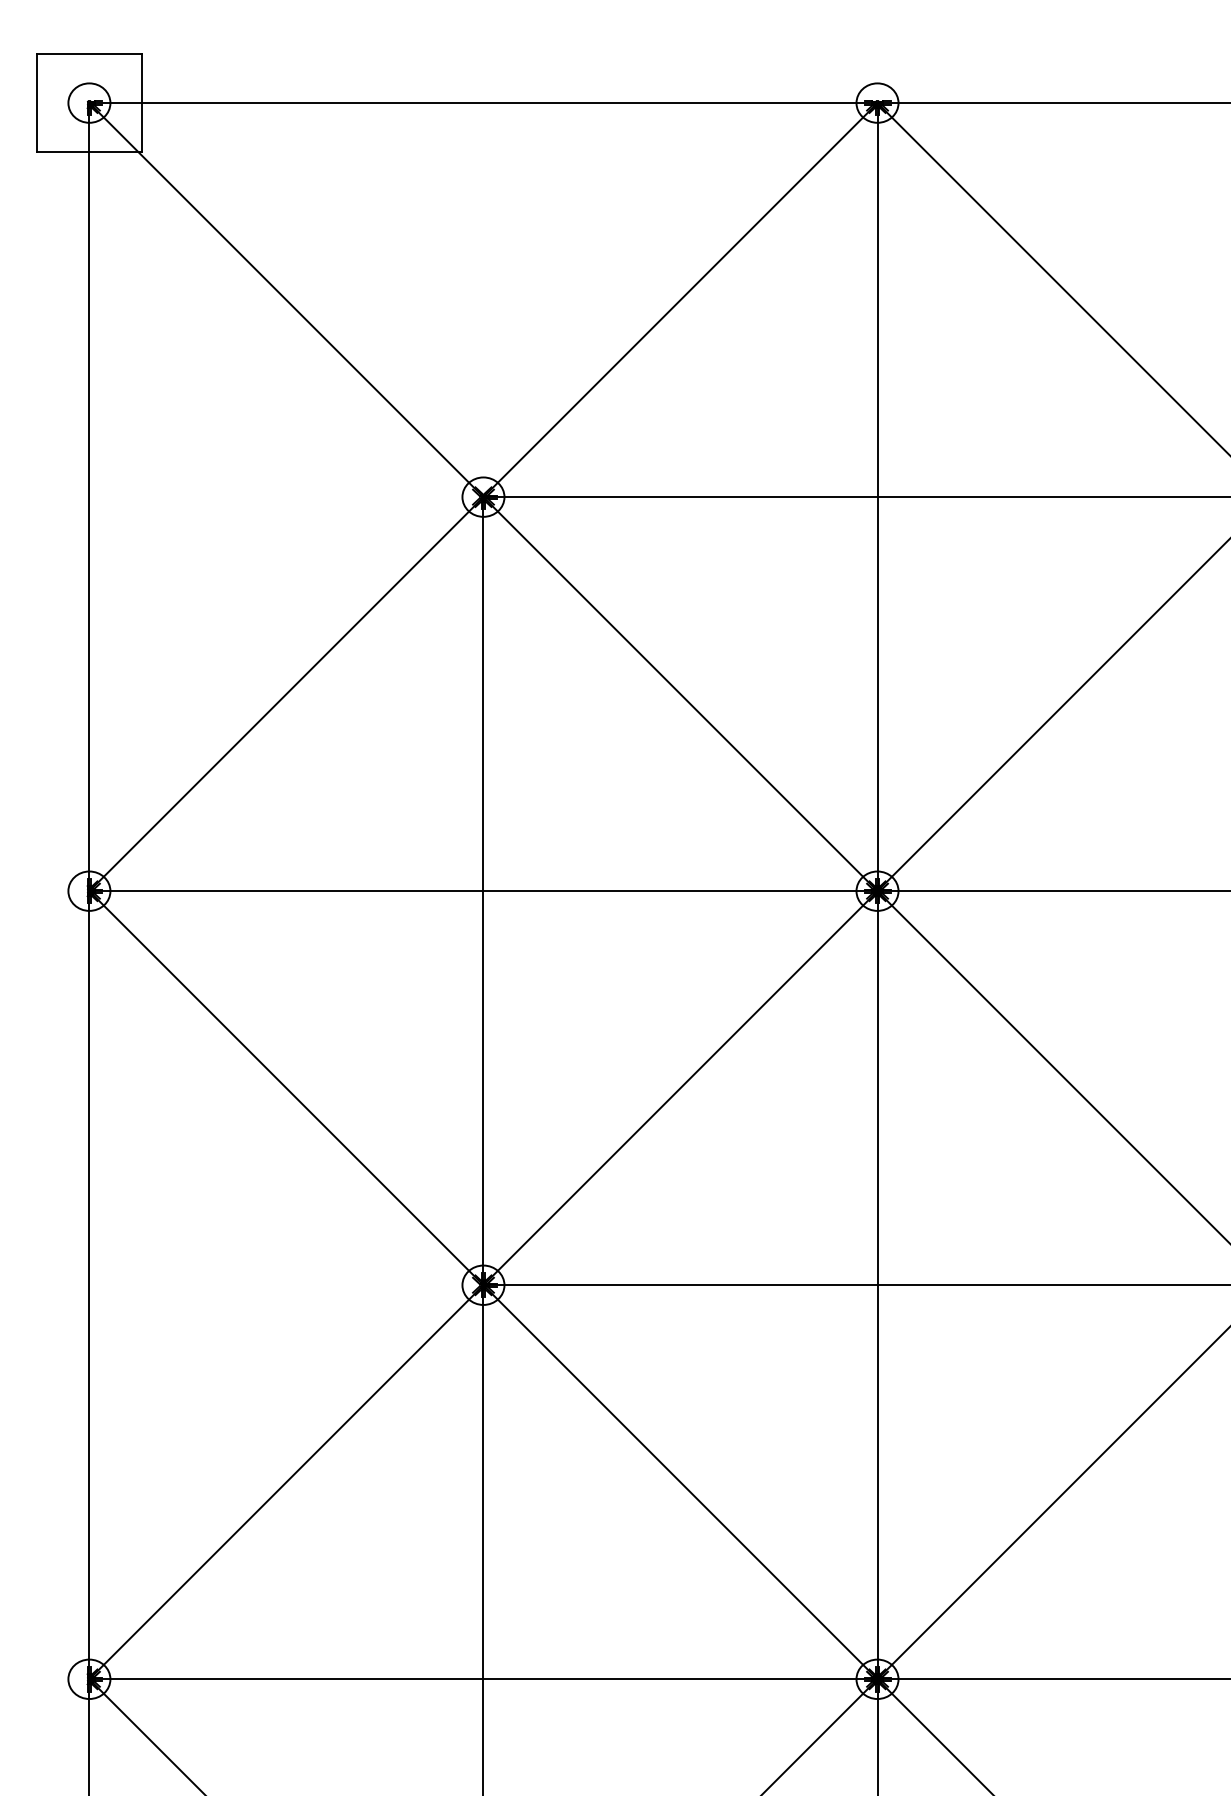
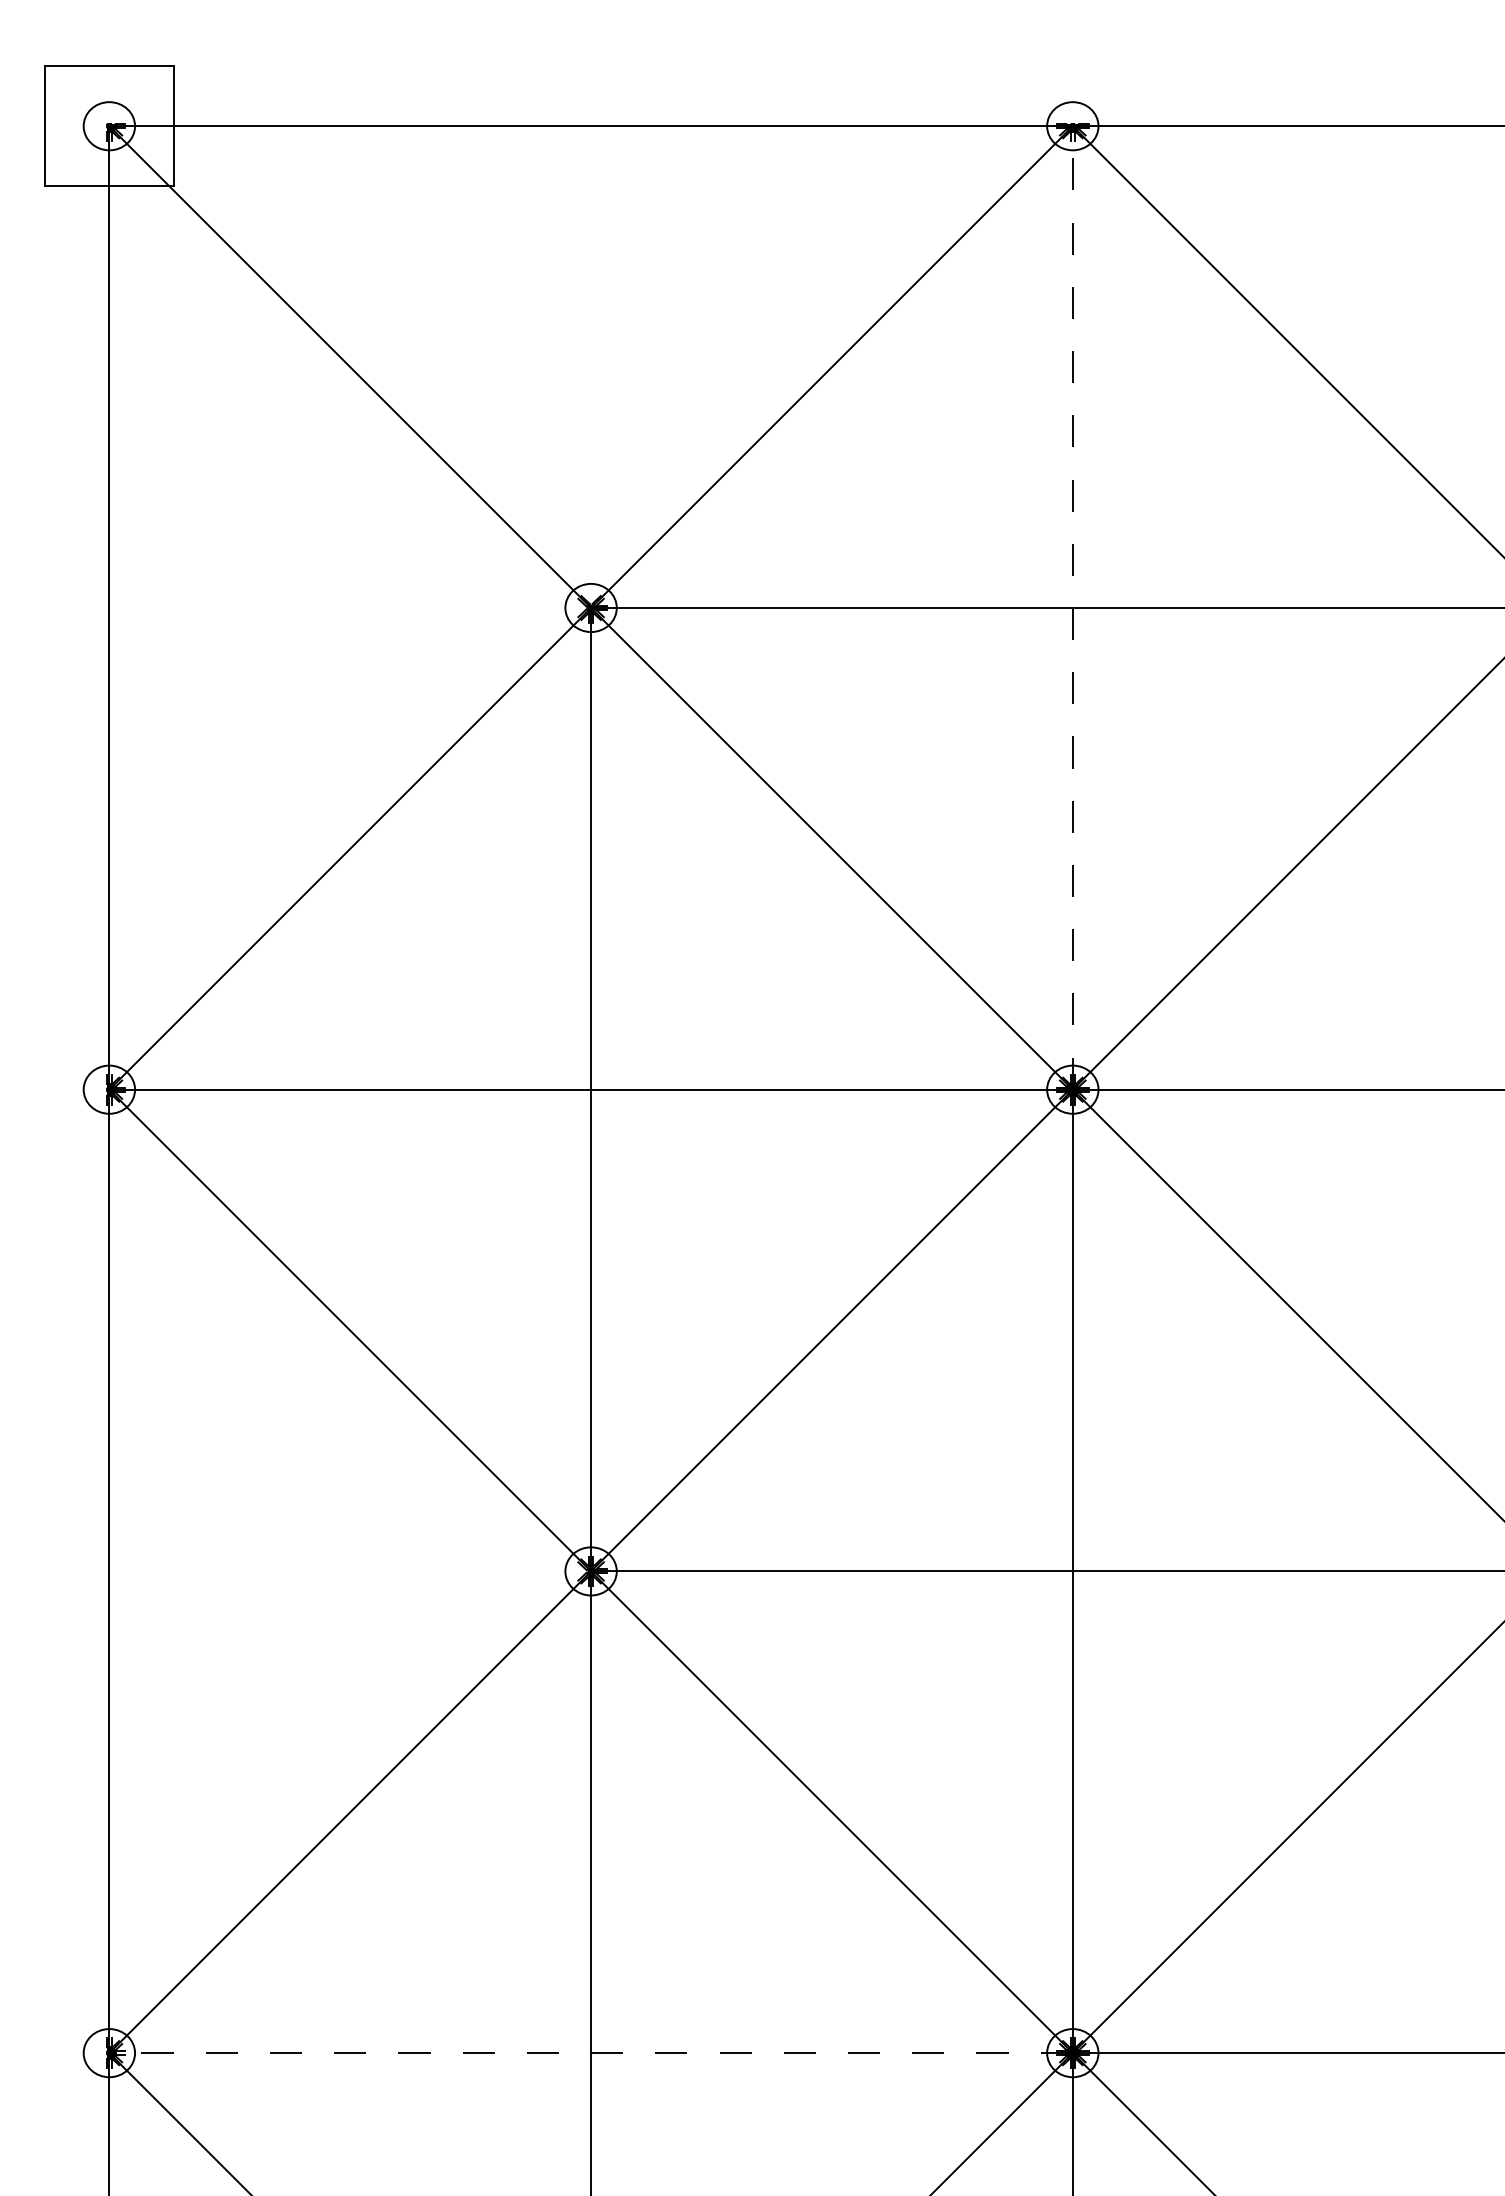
line: (877, 496) -> (1072, 607), solid -> dashed
line: (482, 1679) -> (589, 2053), solid -> dashed

